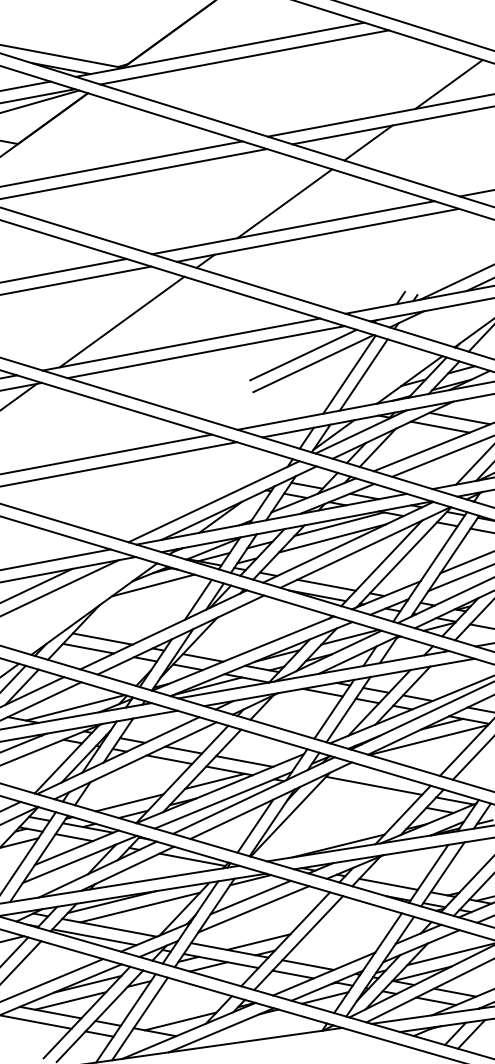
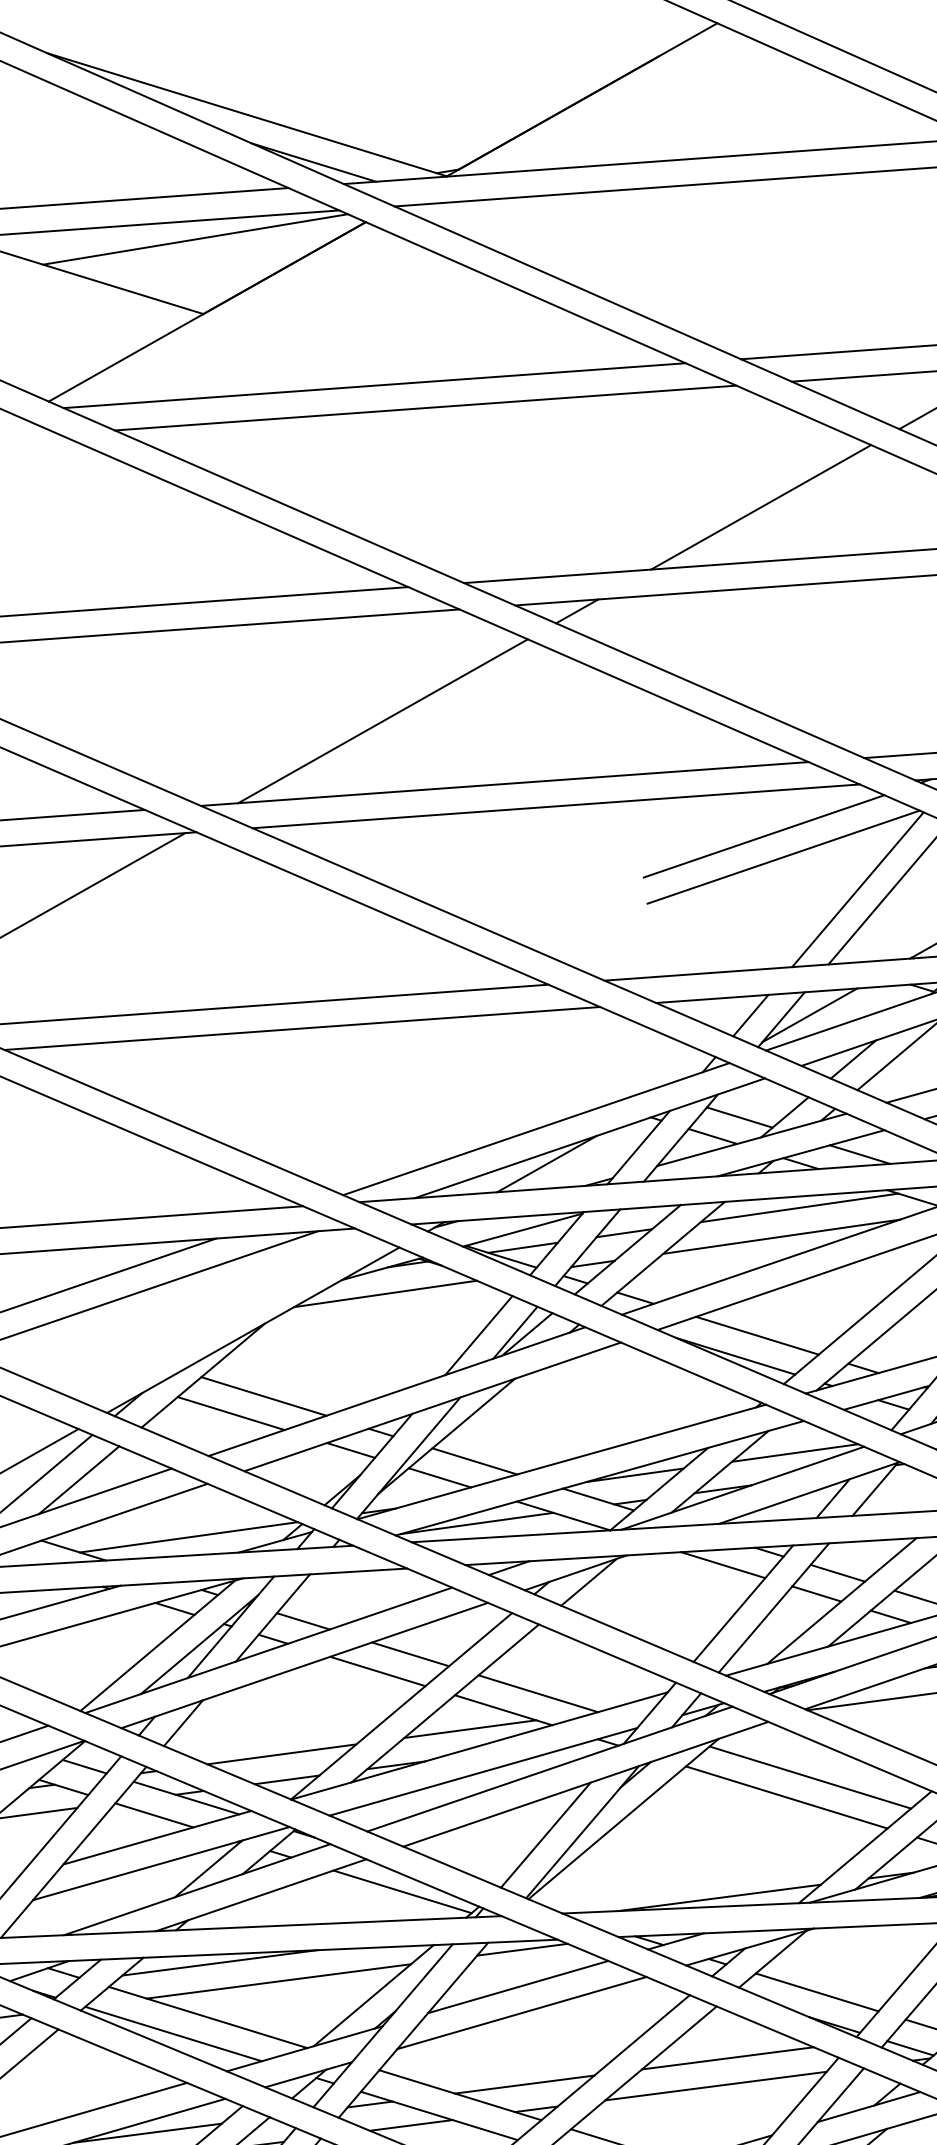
line: (364, 796) -> (787, 1798), added
line: (350, 919) -> (726, 2058), added
line: (346, 932) -> (715, 2085), added

